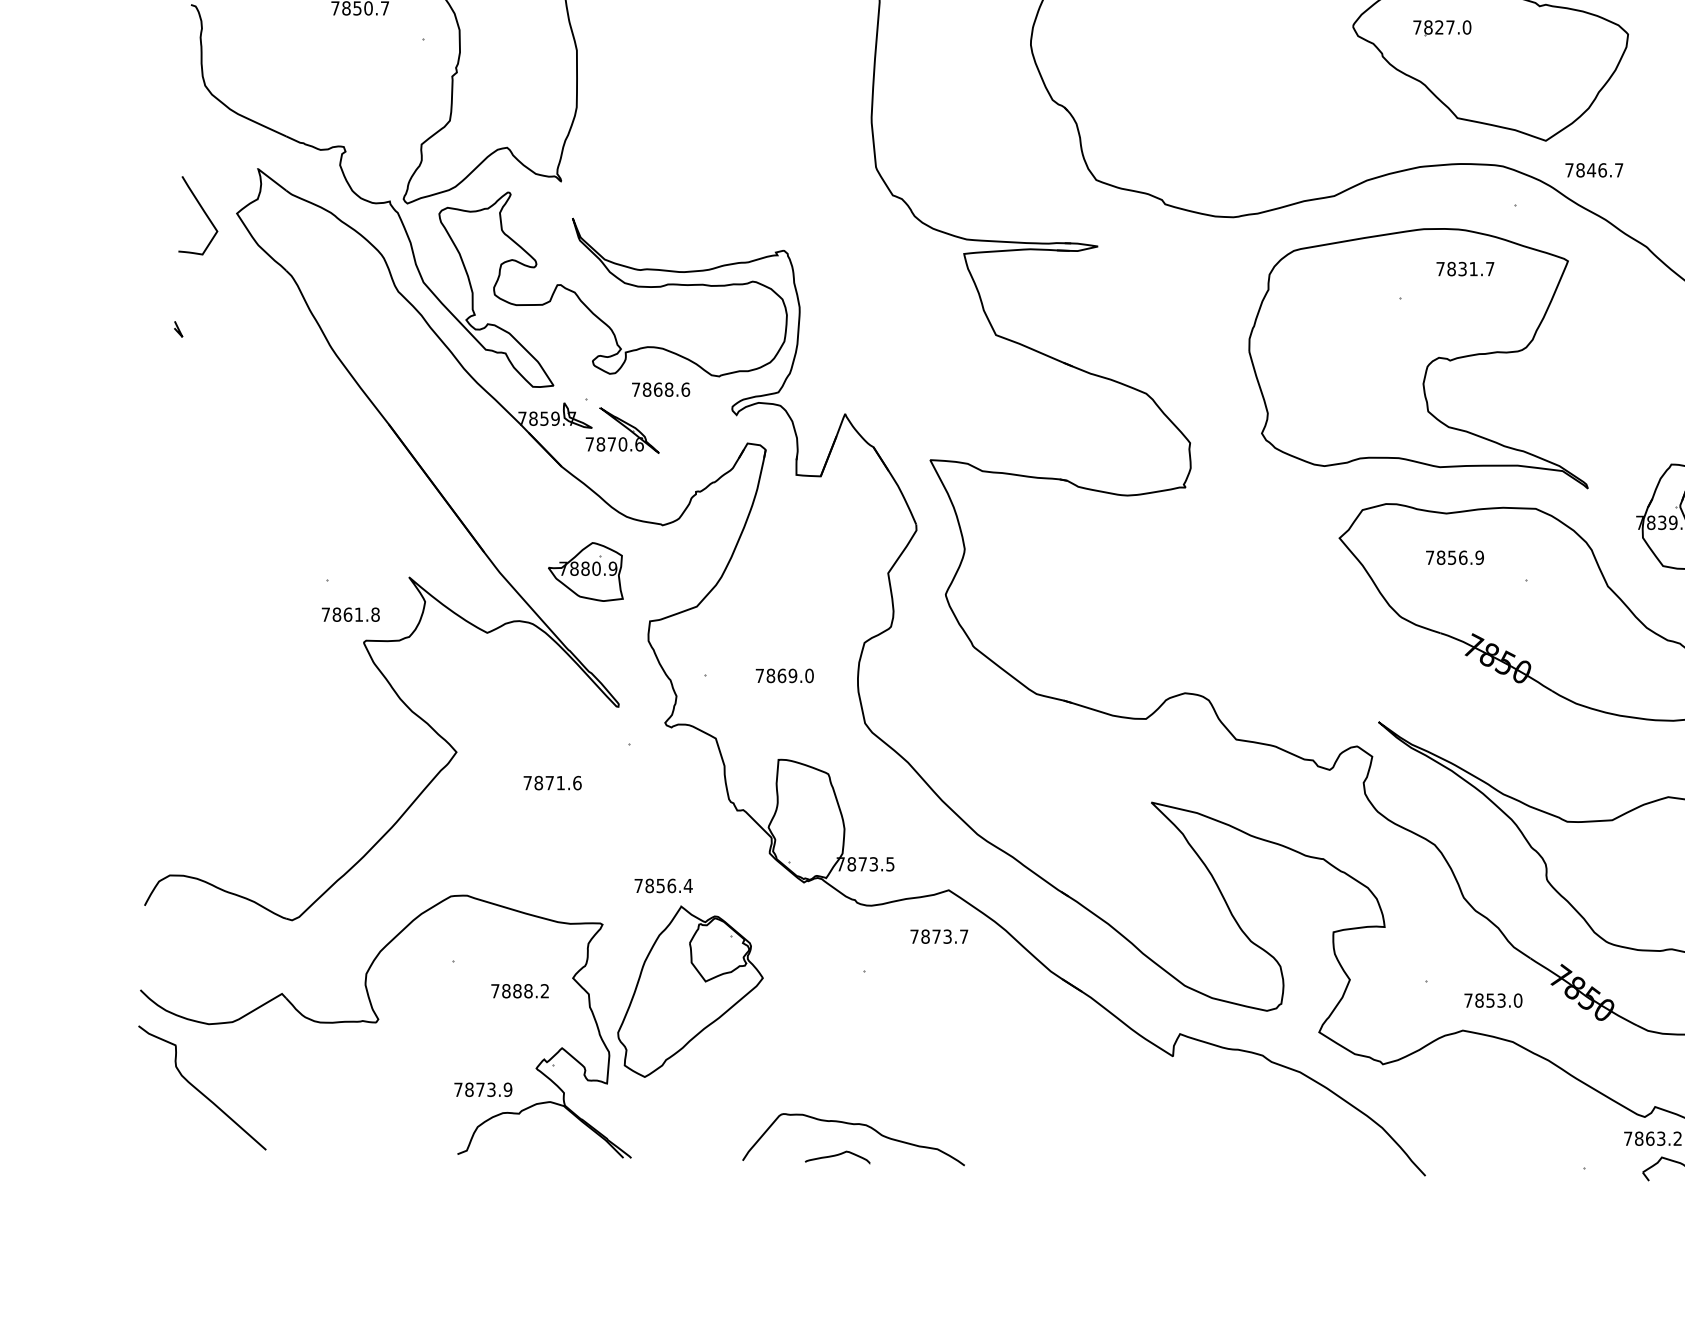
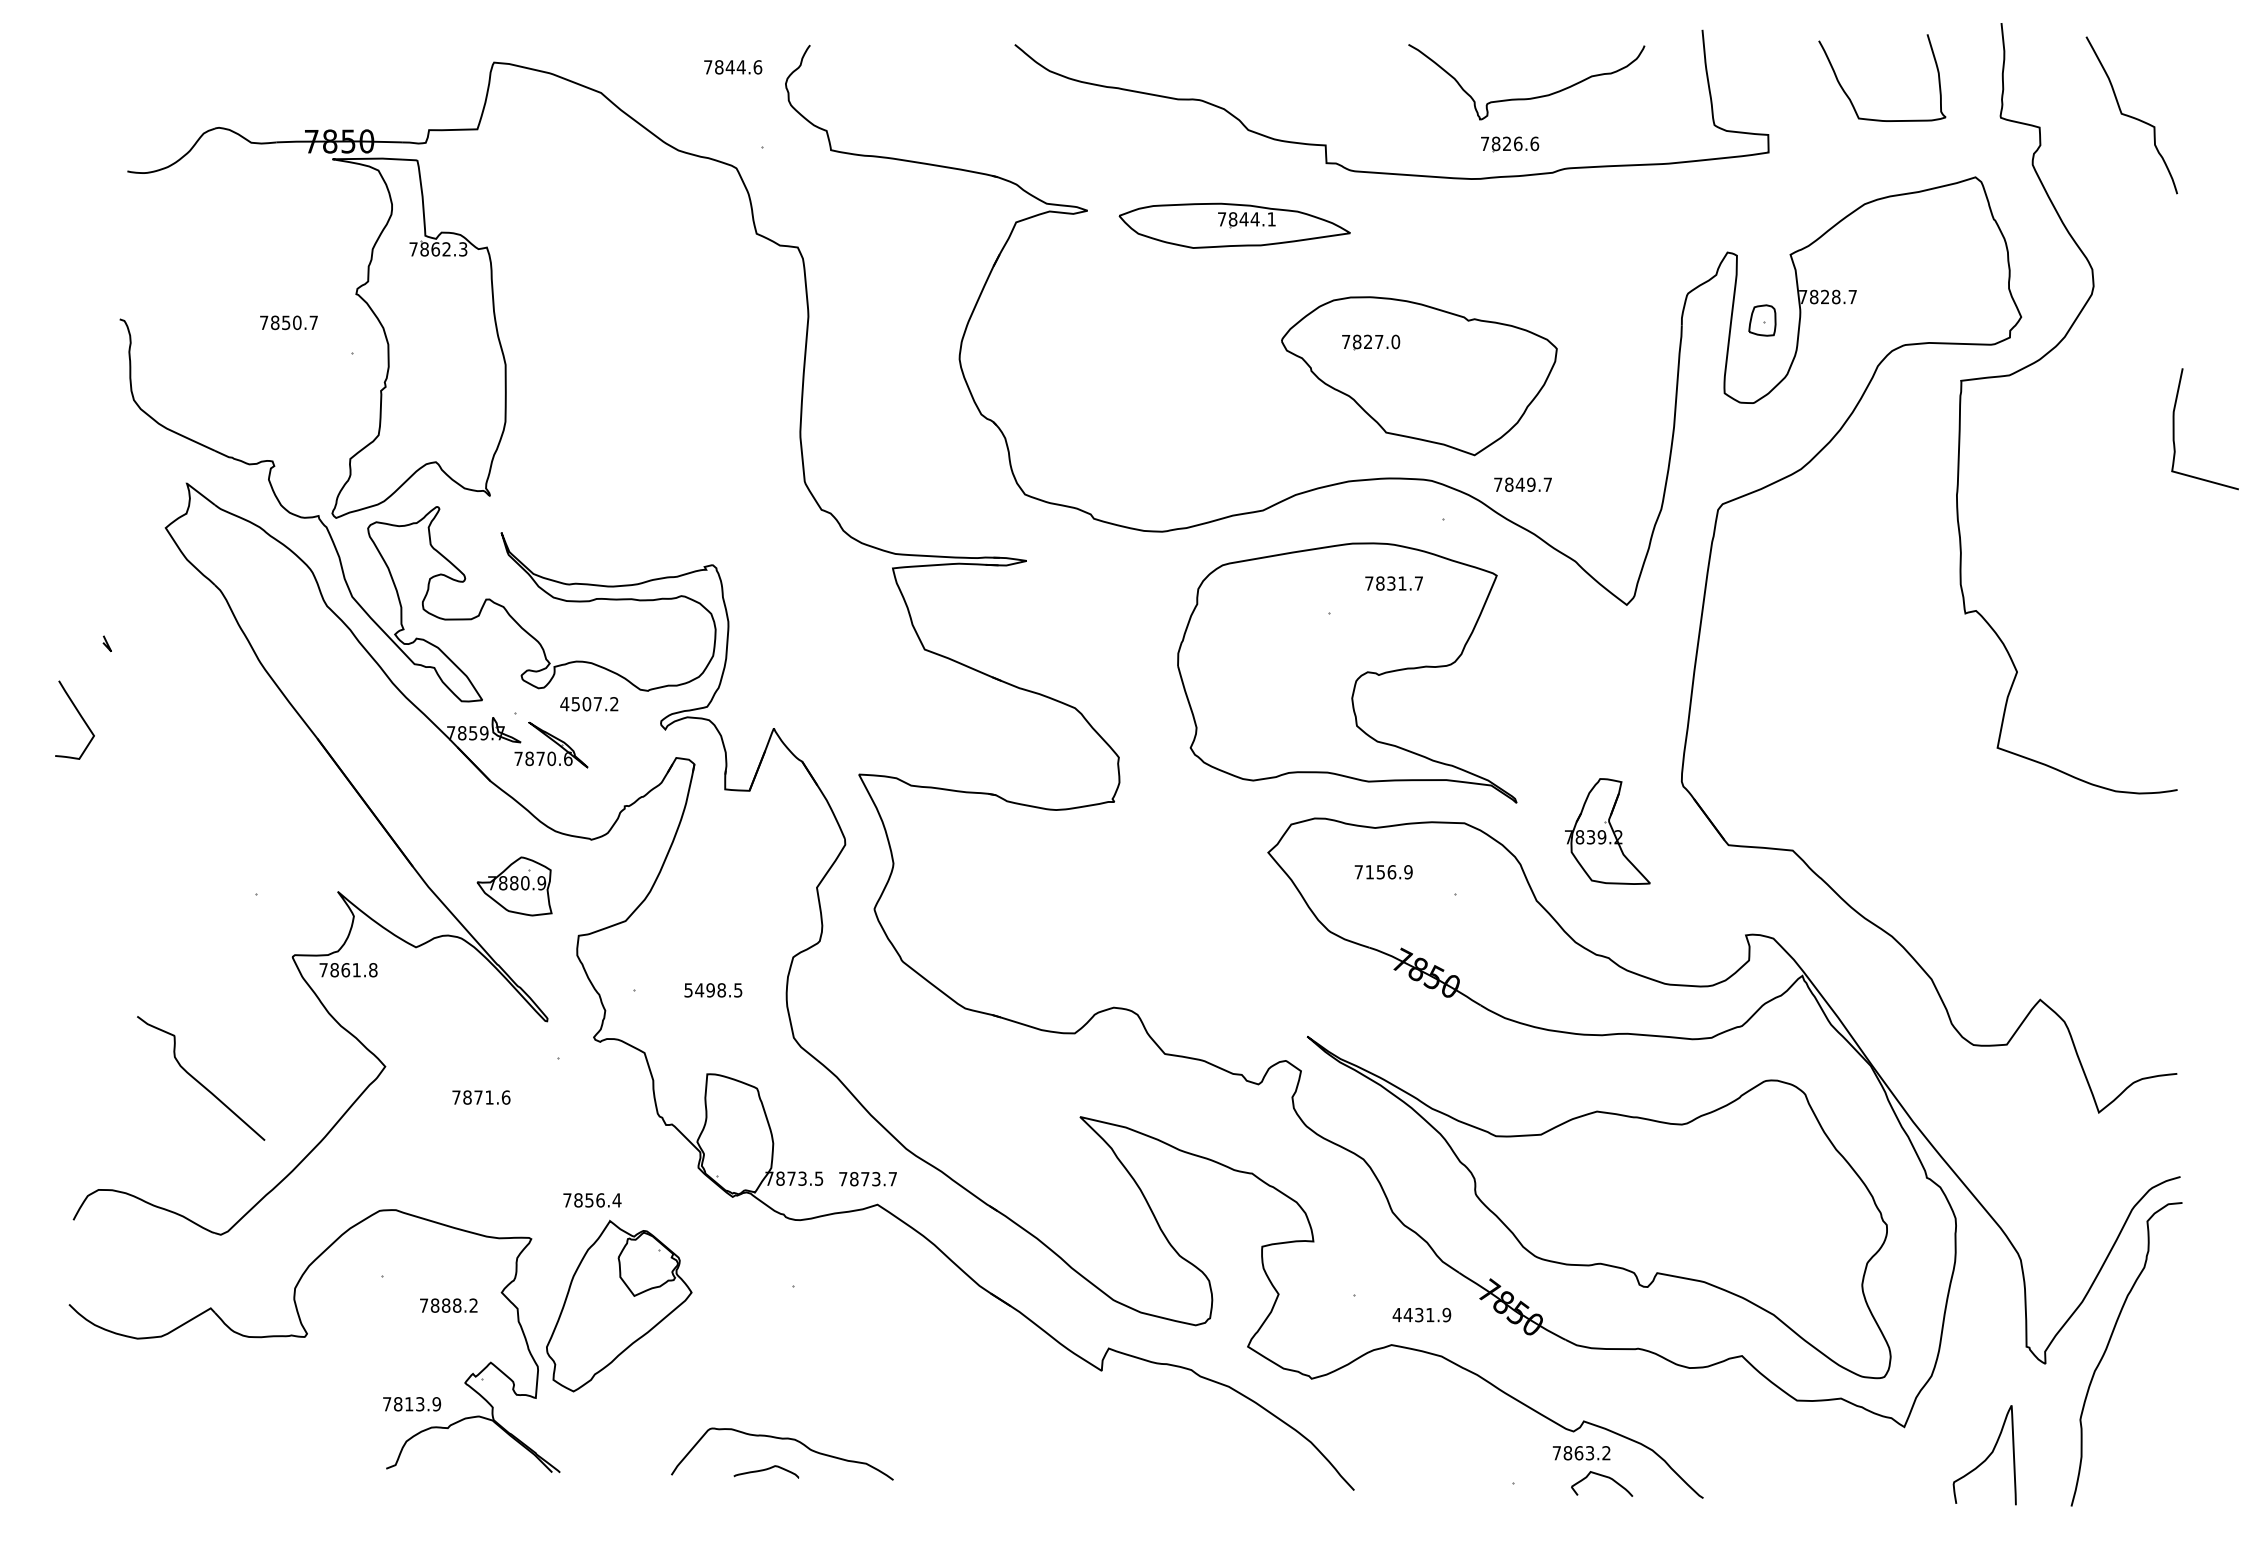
text: (1602, 170) -> (1531, 484), 7846.7 -> 7849.7
curve: (203, 213) -> (80, 717), moved
text: (660, 390) -> (589, 704), 7868.6 -> 4507.2
text: (1440, 558) -> (1369, 872), 7856.9 -> 7156.9
text: (350, 615) -> (348, 970), moved
text: (784, 676) -> (713, 990), 7869.0 -> 5498.5
text: (938, 937) -> (867, 1179), moved
text: (1492, 1000) -> (1421, 1314), 7853.0 -> 4431.9
curve: (199, 1090) -> (198, 1080), moved
text: (480, 1090) -> (409, 1404), 7873.9 -> 7813.9

